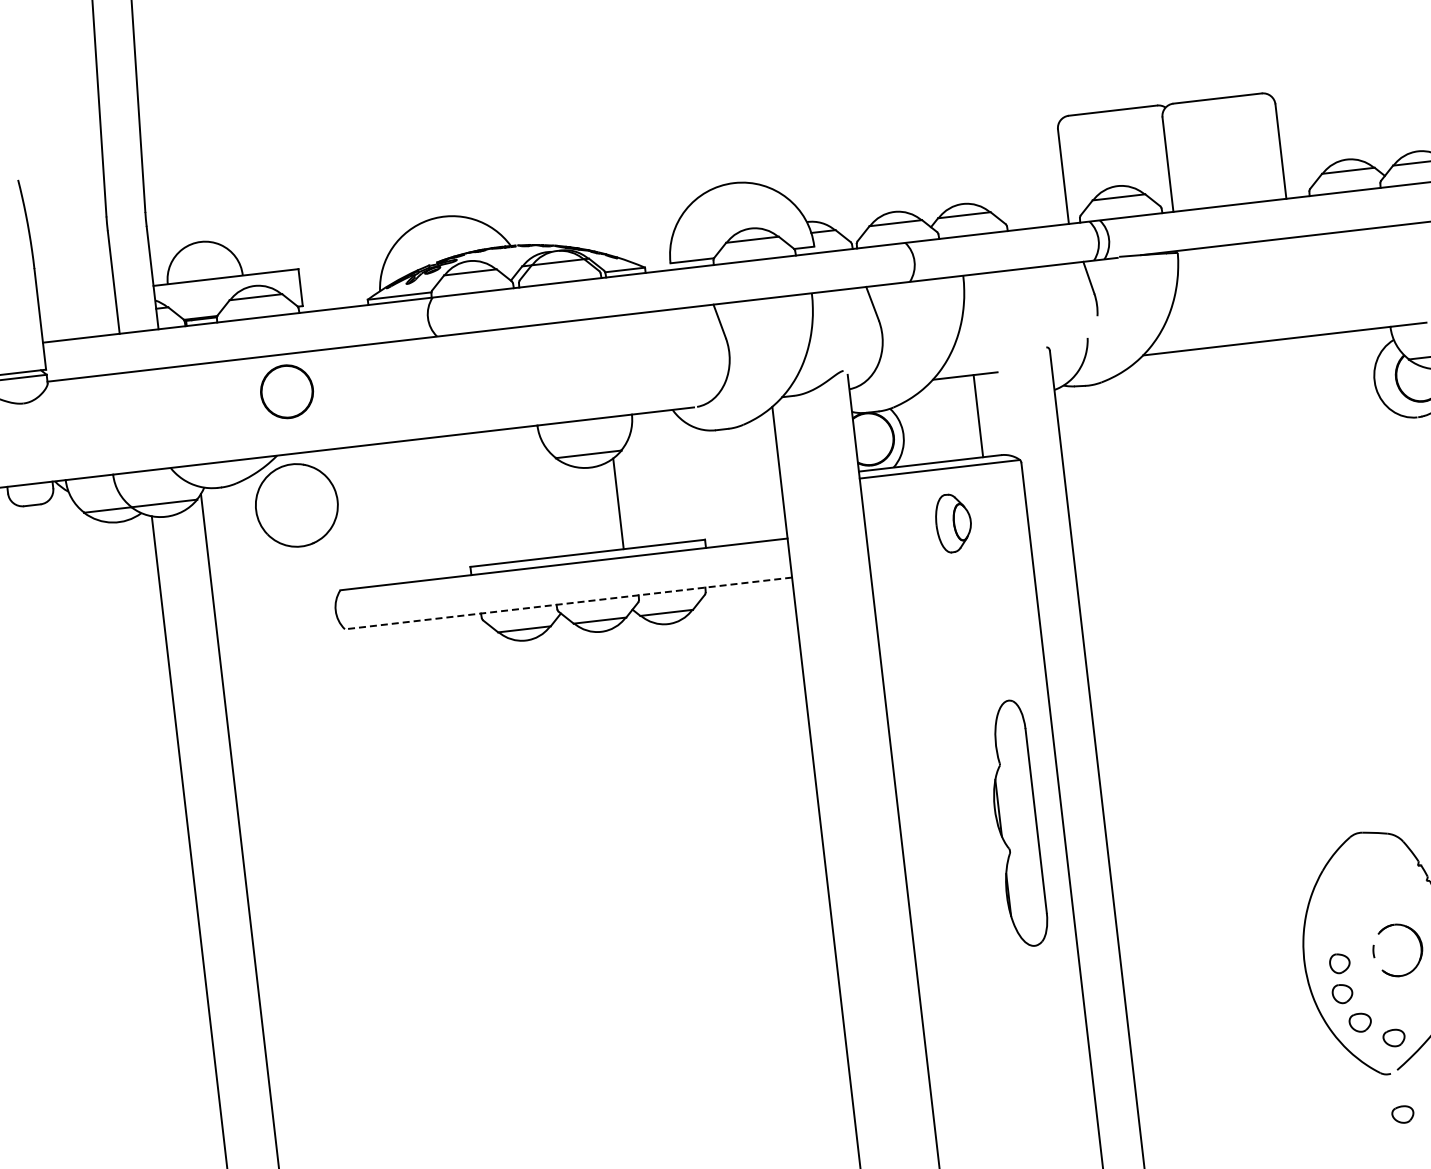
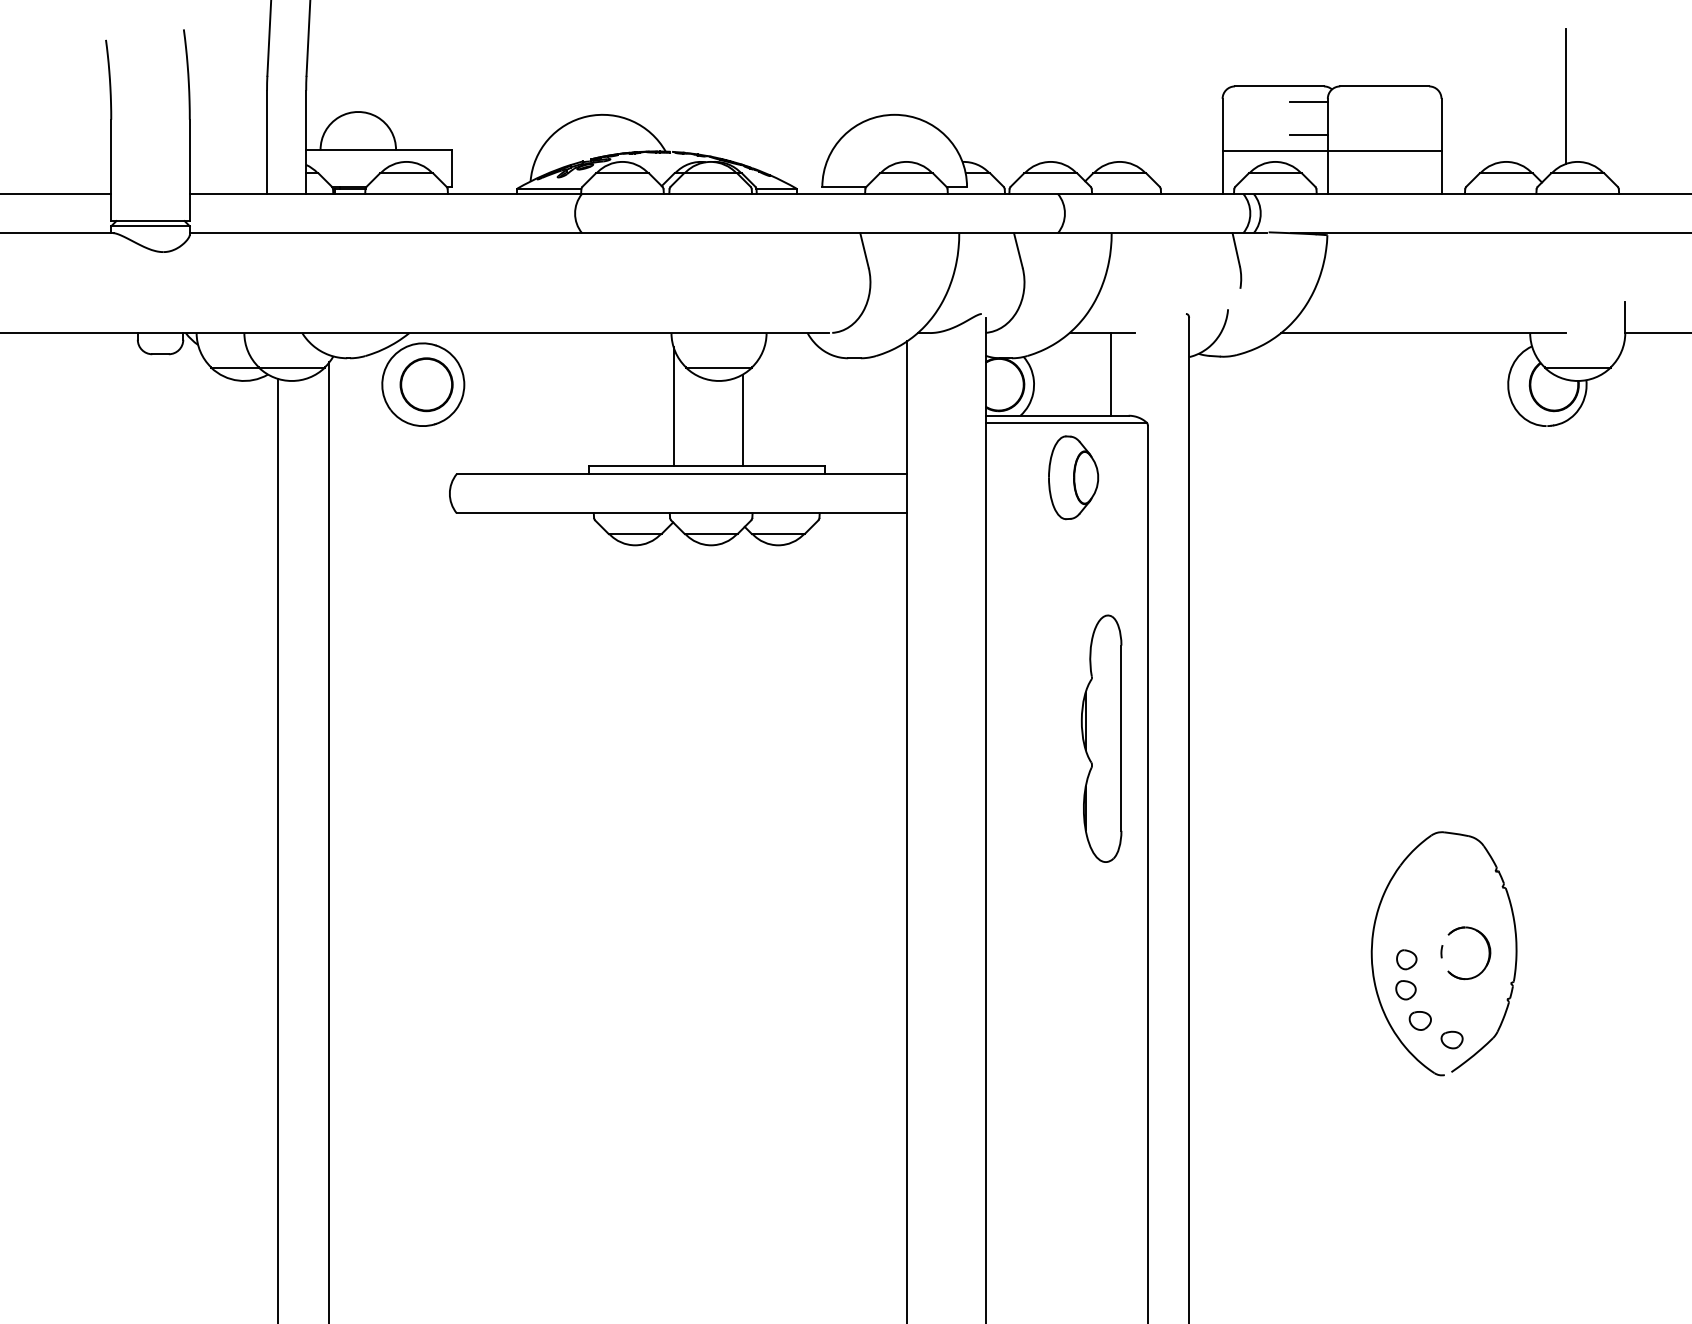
line: (1399, 86) -> (1566, 95), added
line: (1143, 122) -> (1308, 101), added
line: (1147, 156) -> (1308, 135), added
line: (1172, 168) -> (1331, 150), added
part: (286, 391) -> (426, 384), moved
line: (547, 497) -> (673, 405), added
part: (953, 522) -> (1073, 477), size x1.43
line: (568, 603) -> (681, 513), dashed -> solid
part: (1016, 823) -> (1101, 738), moved
part: (1402, 1114) -> (1451, 1116), removed

